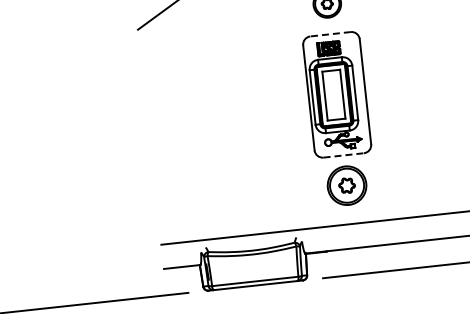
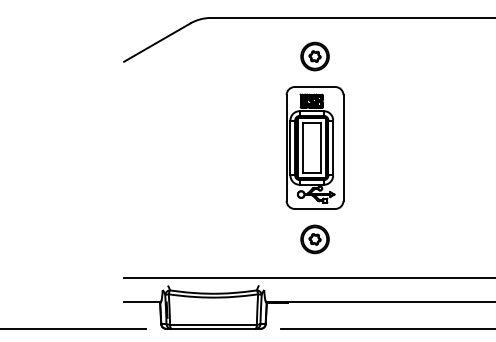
line: (330, 34) -> (314, 87), dashed -> solid
line: (344, 154) -> (315, 208), dashed -> solid
part: (346, 185) -> (314, 239), size x0.71

